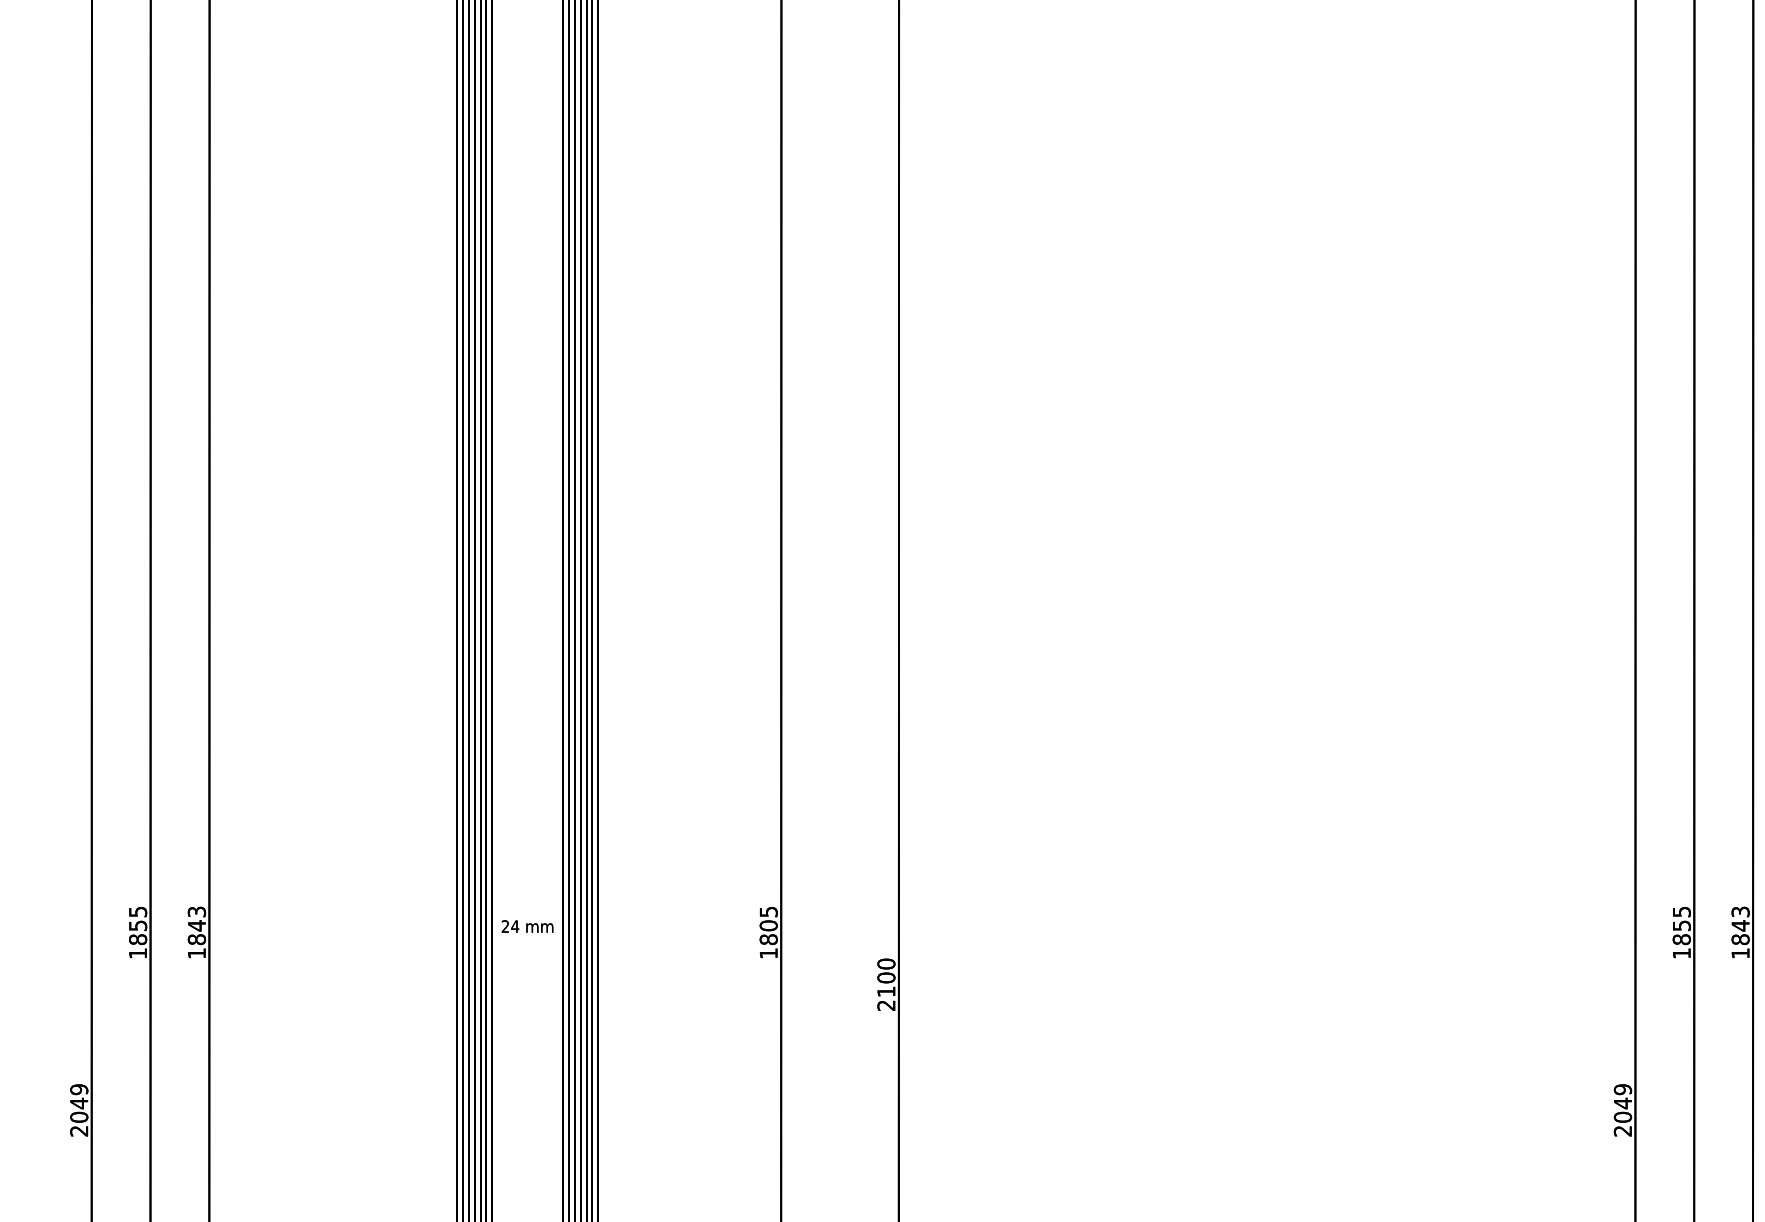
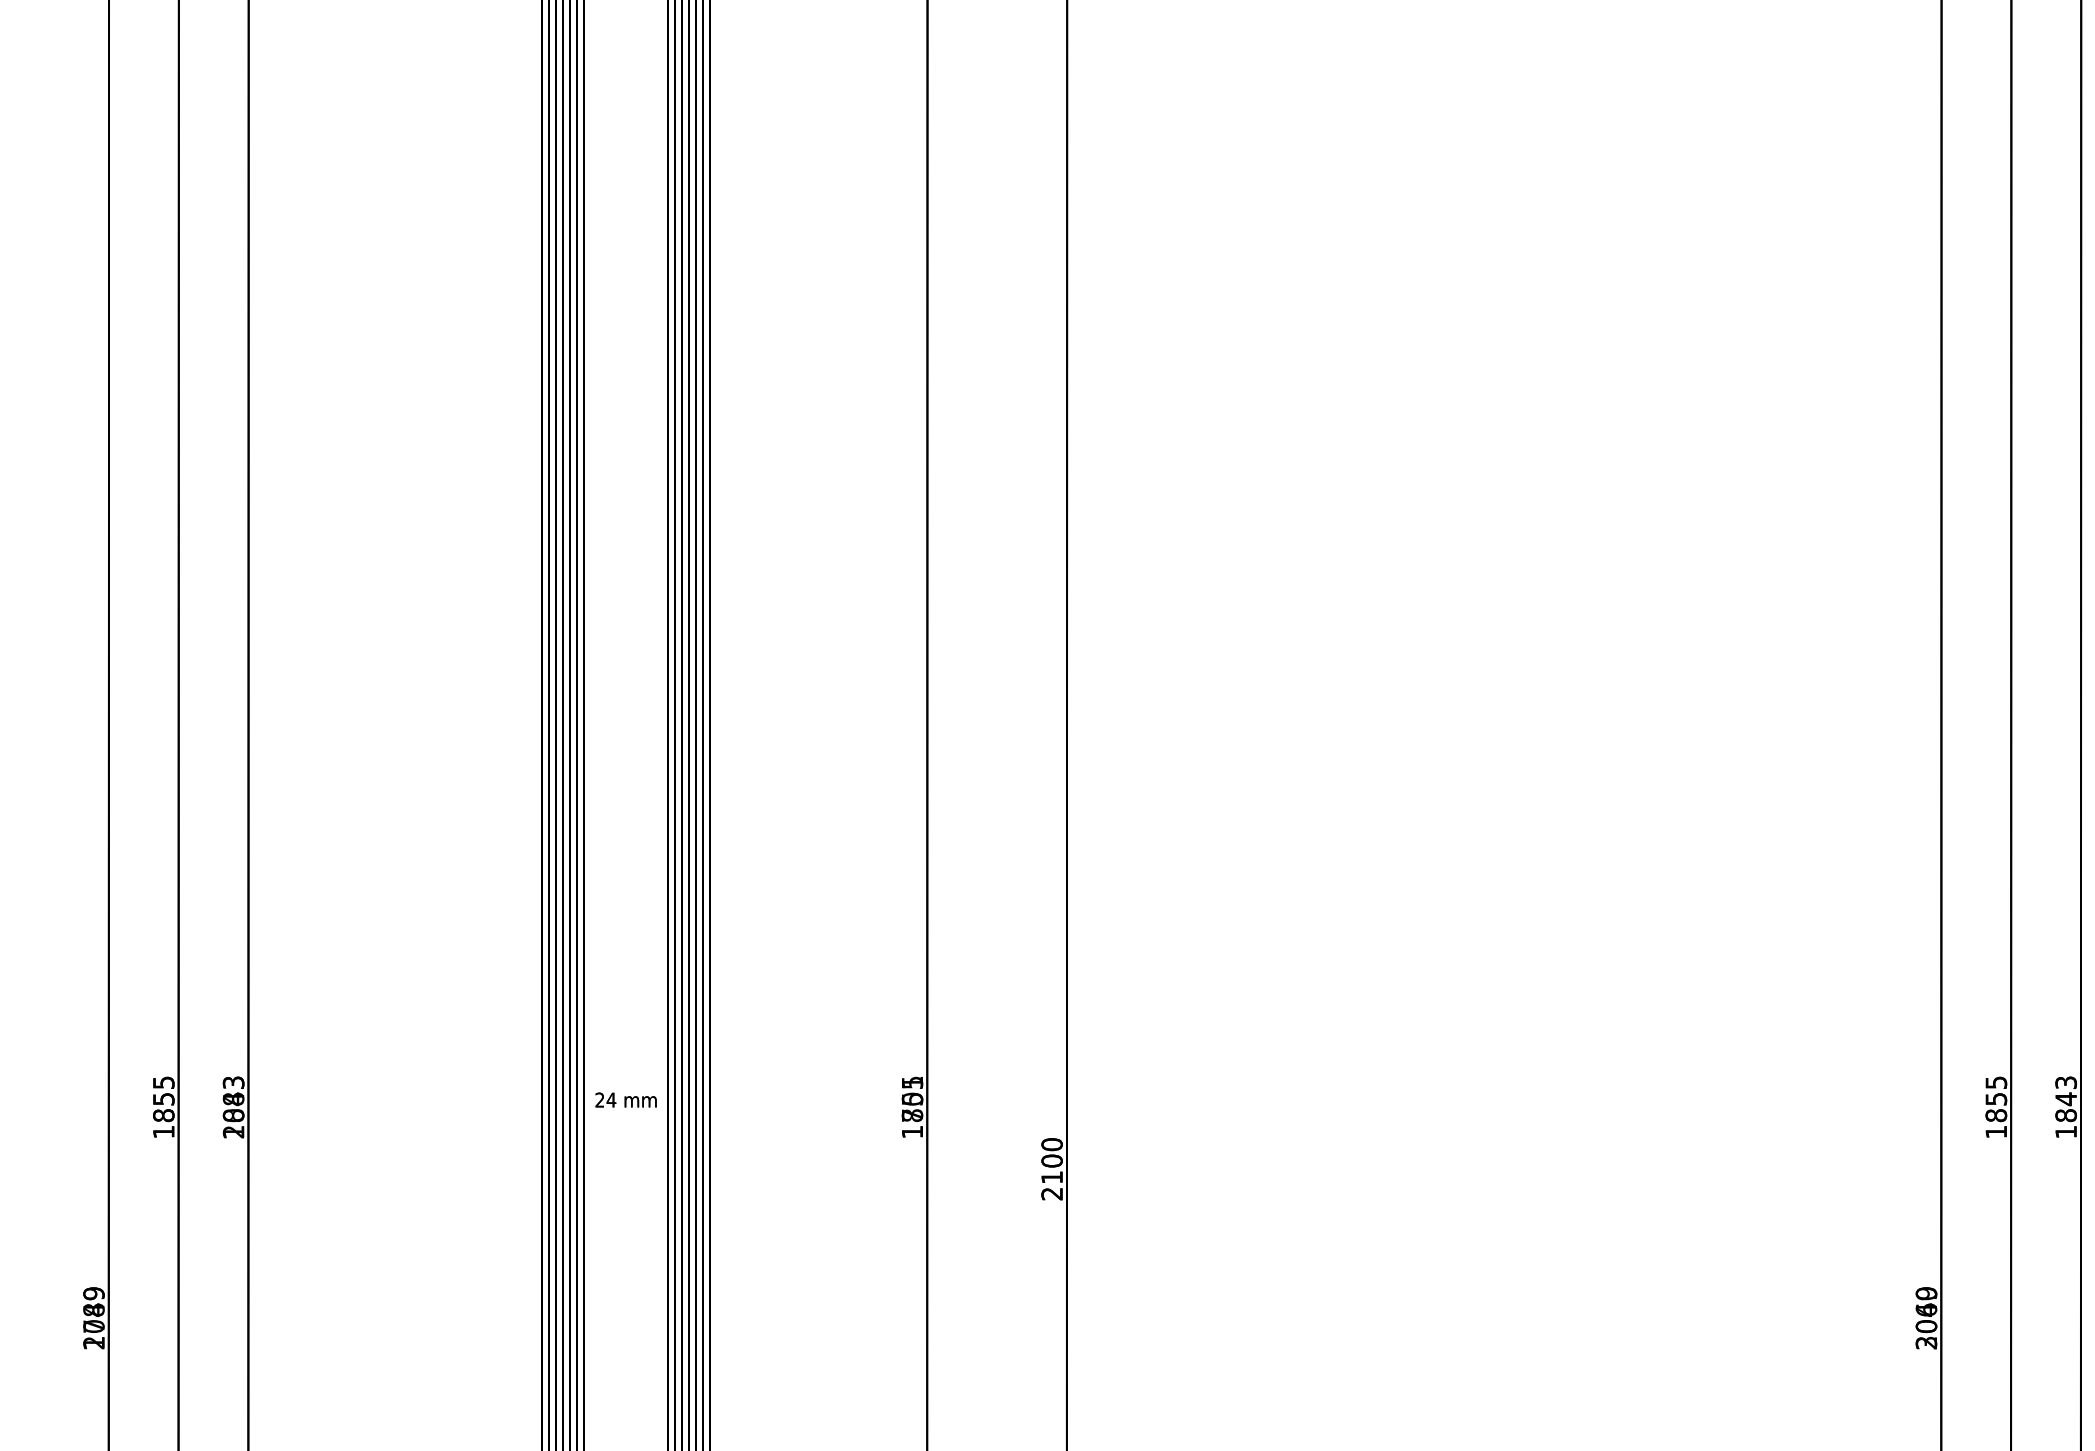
text: (768, 925) -> (912, 1098), 1805 -> 1751
text: (196, 939) -> (233, 1115), 1843 -> 2083
text: (1622, 1110) -> (1926, 1318), 2049 -> 3060
text: (78, 1117) -> (93, 1326), 2049 -> 1789

